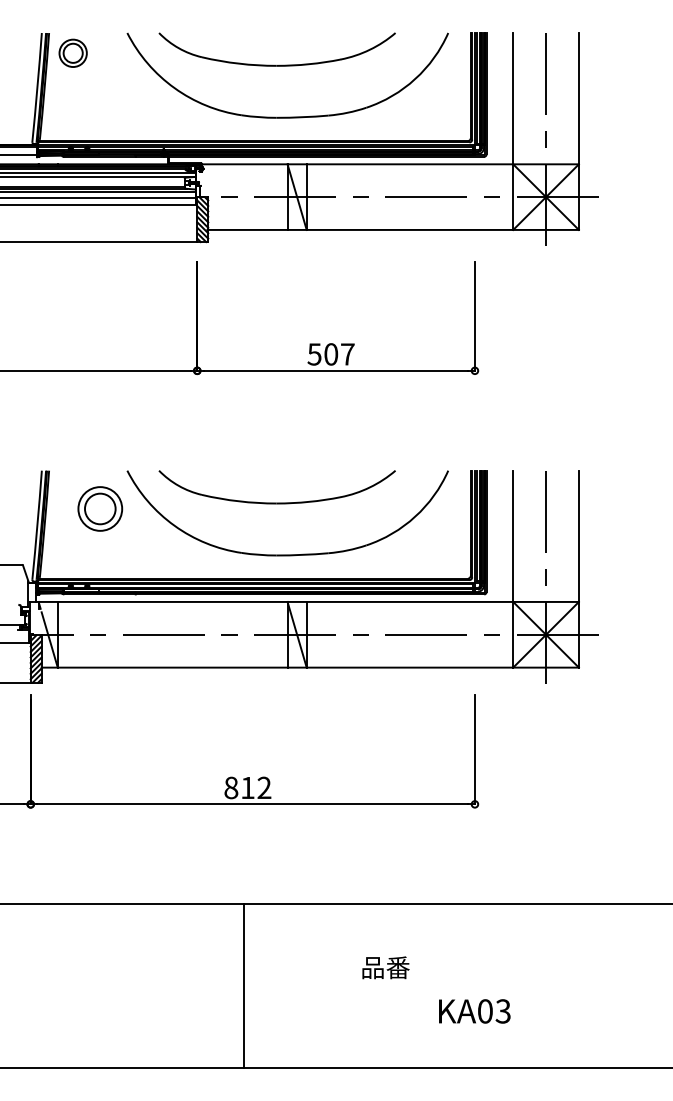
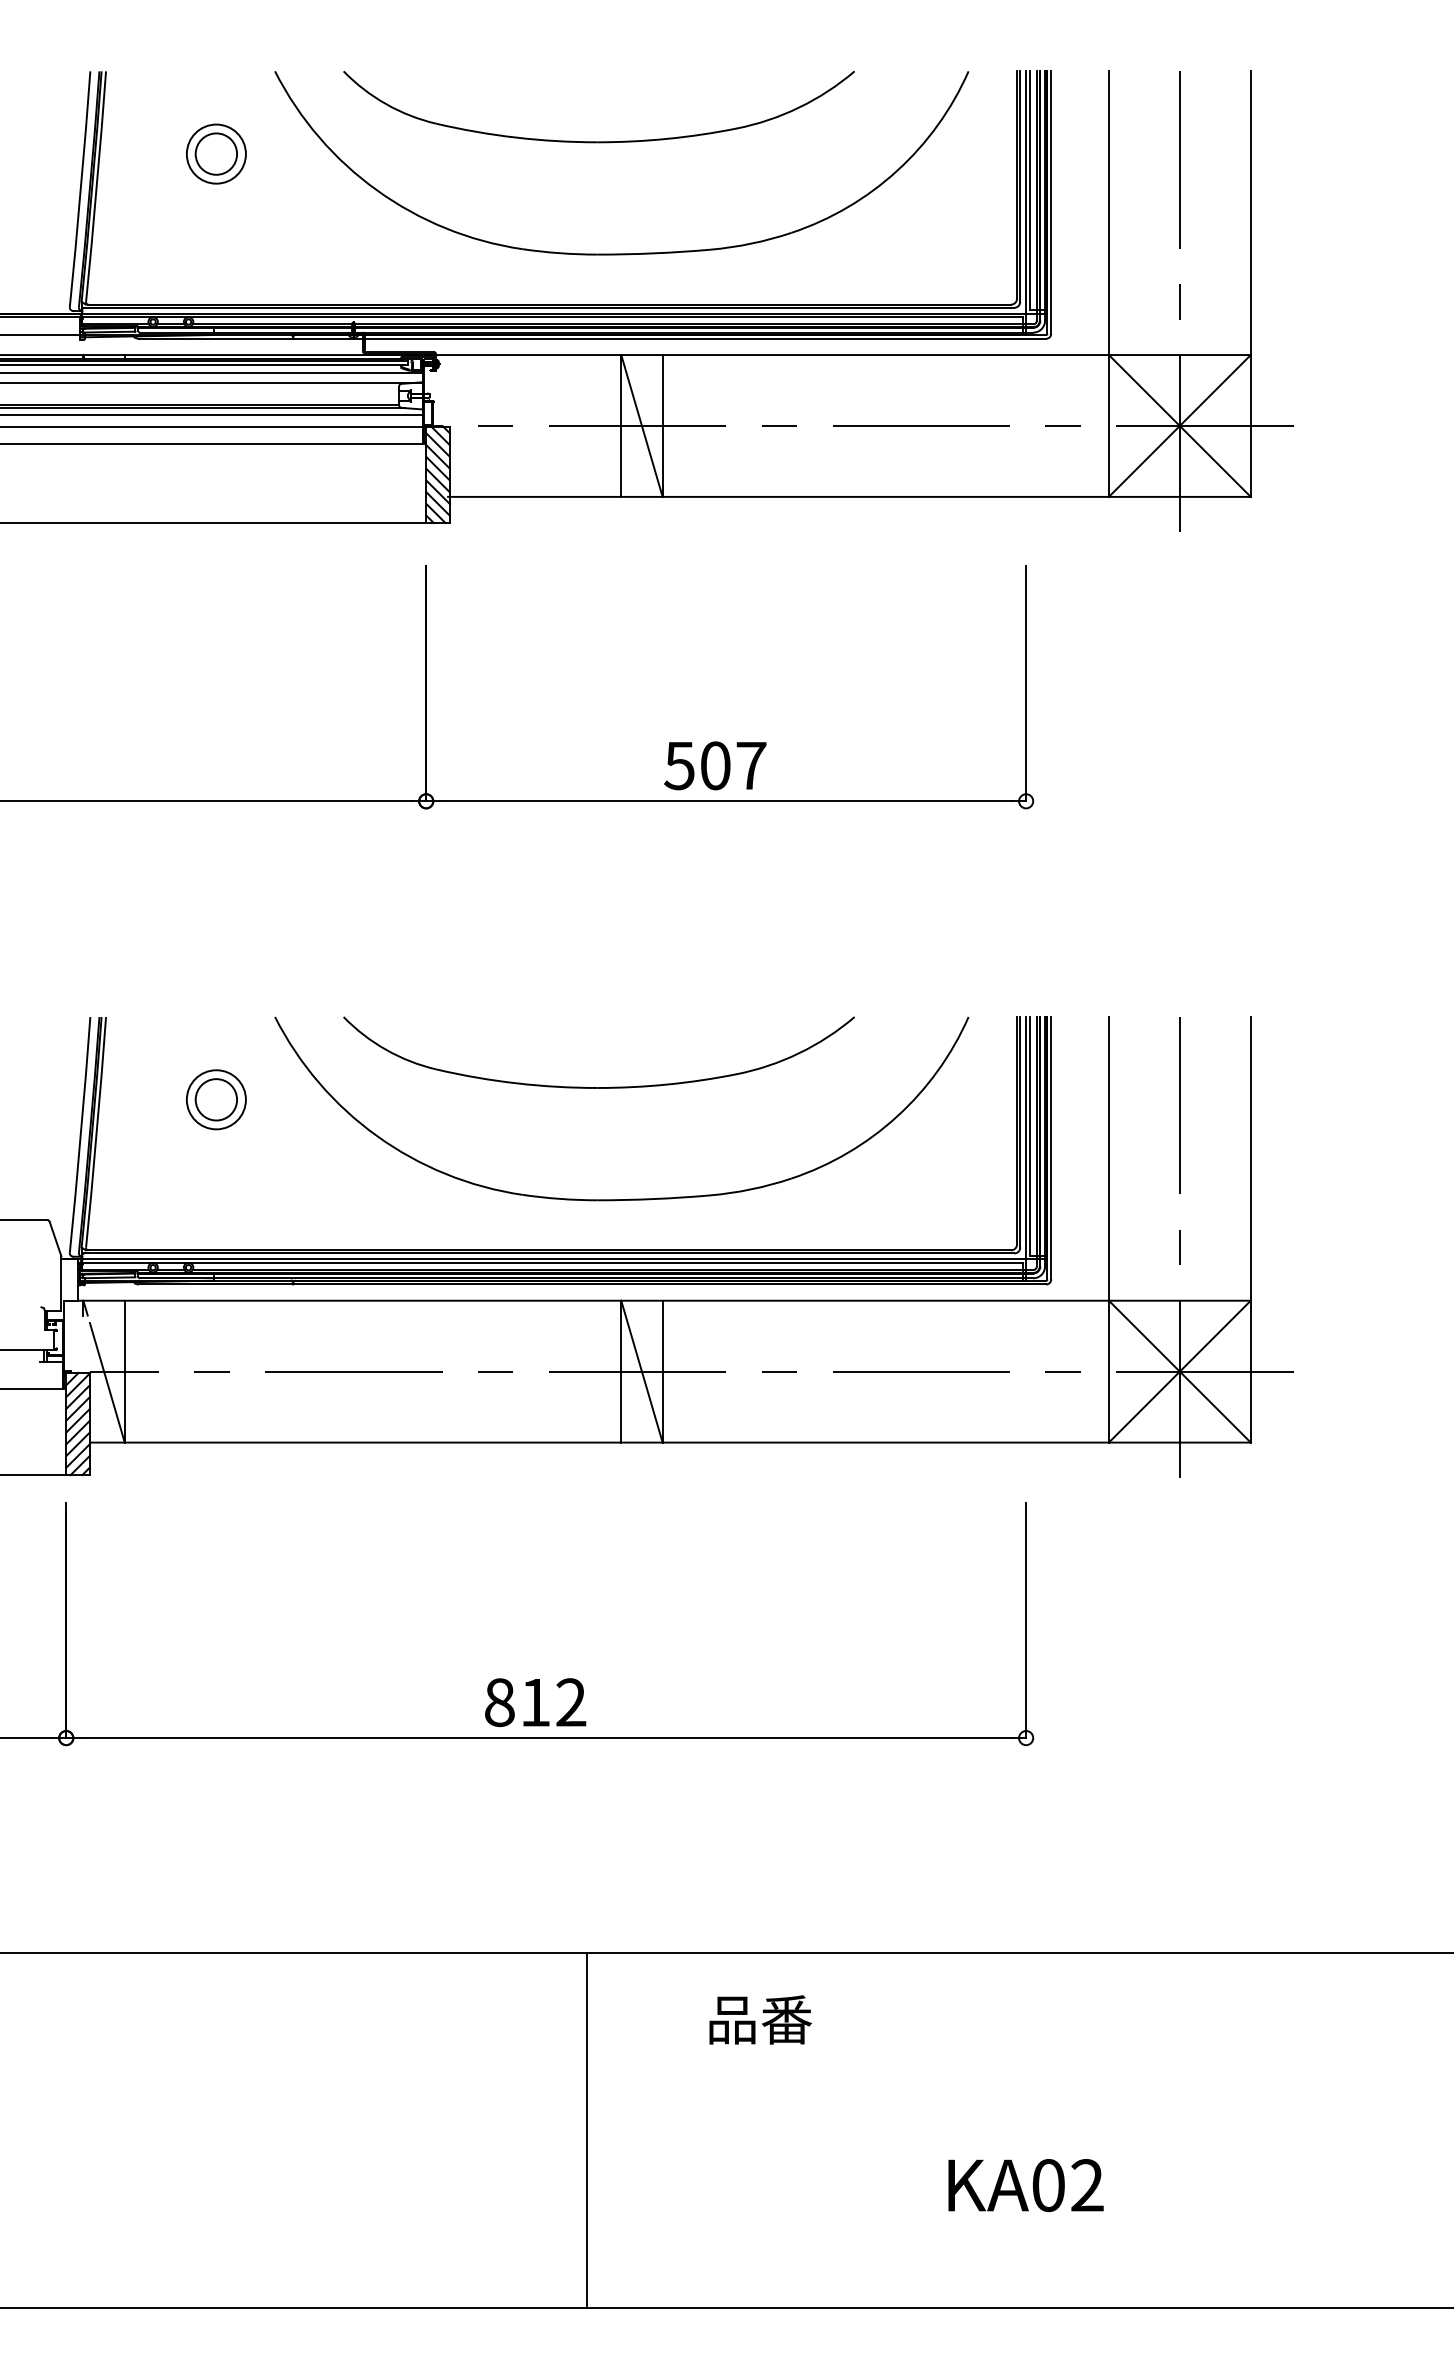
part: (72, 52) -> (214, 152), moved
part: (99, 508) -> (214, 1098), size x0.62
text: (385, 967) -> (759, 2019), moved
line: (243, 985) -> (586, 2129), moved
text: (502, 1011) -> (1085, 2185), KA03 -> KA02

